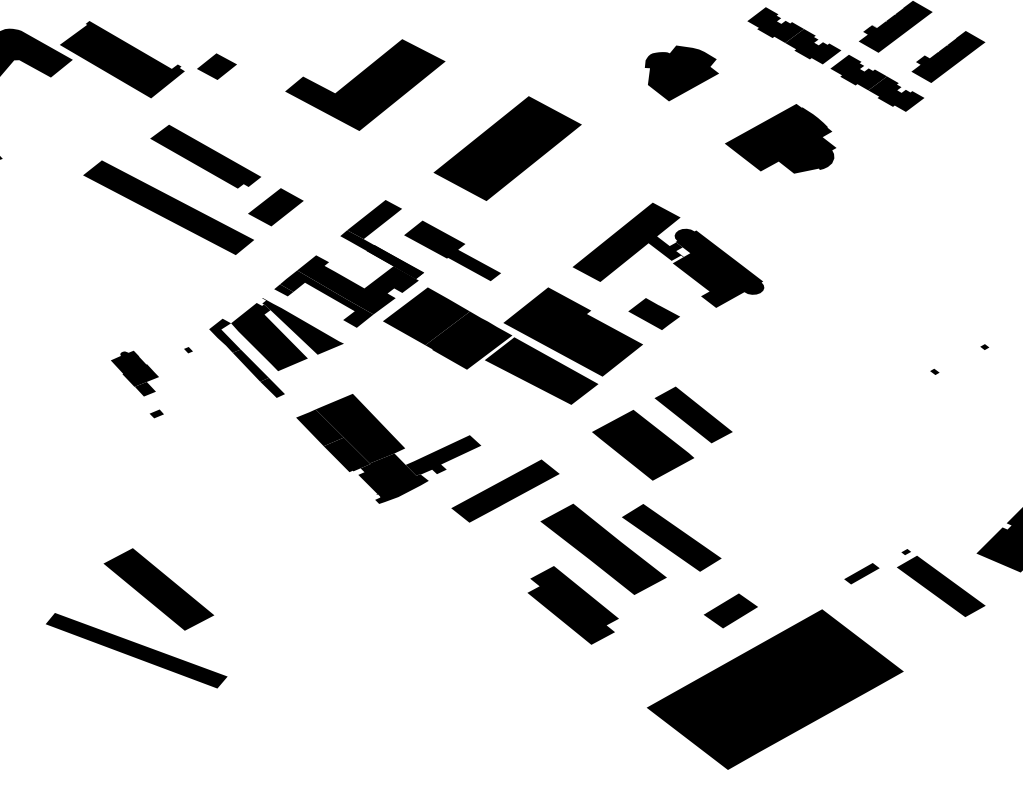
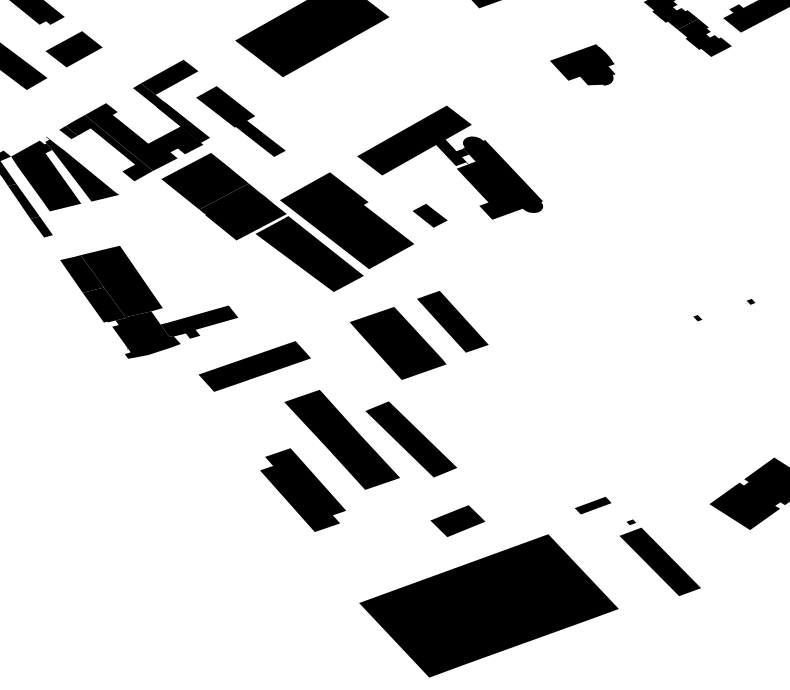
part: (780, 138) -> (583, 62), size x0.6
part: (653, 313) -> (429, 215), size x0.7
part: (941, 582) -> (661, 558), moved

